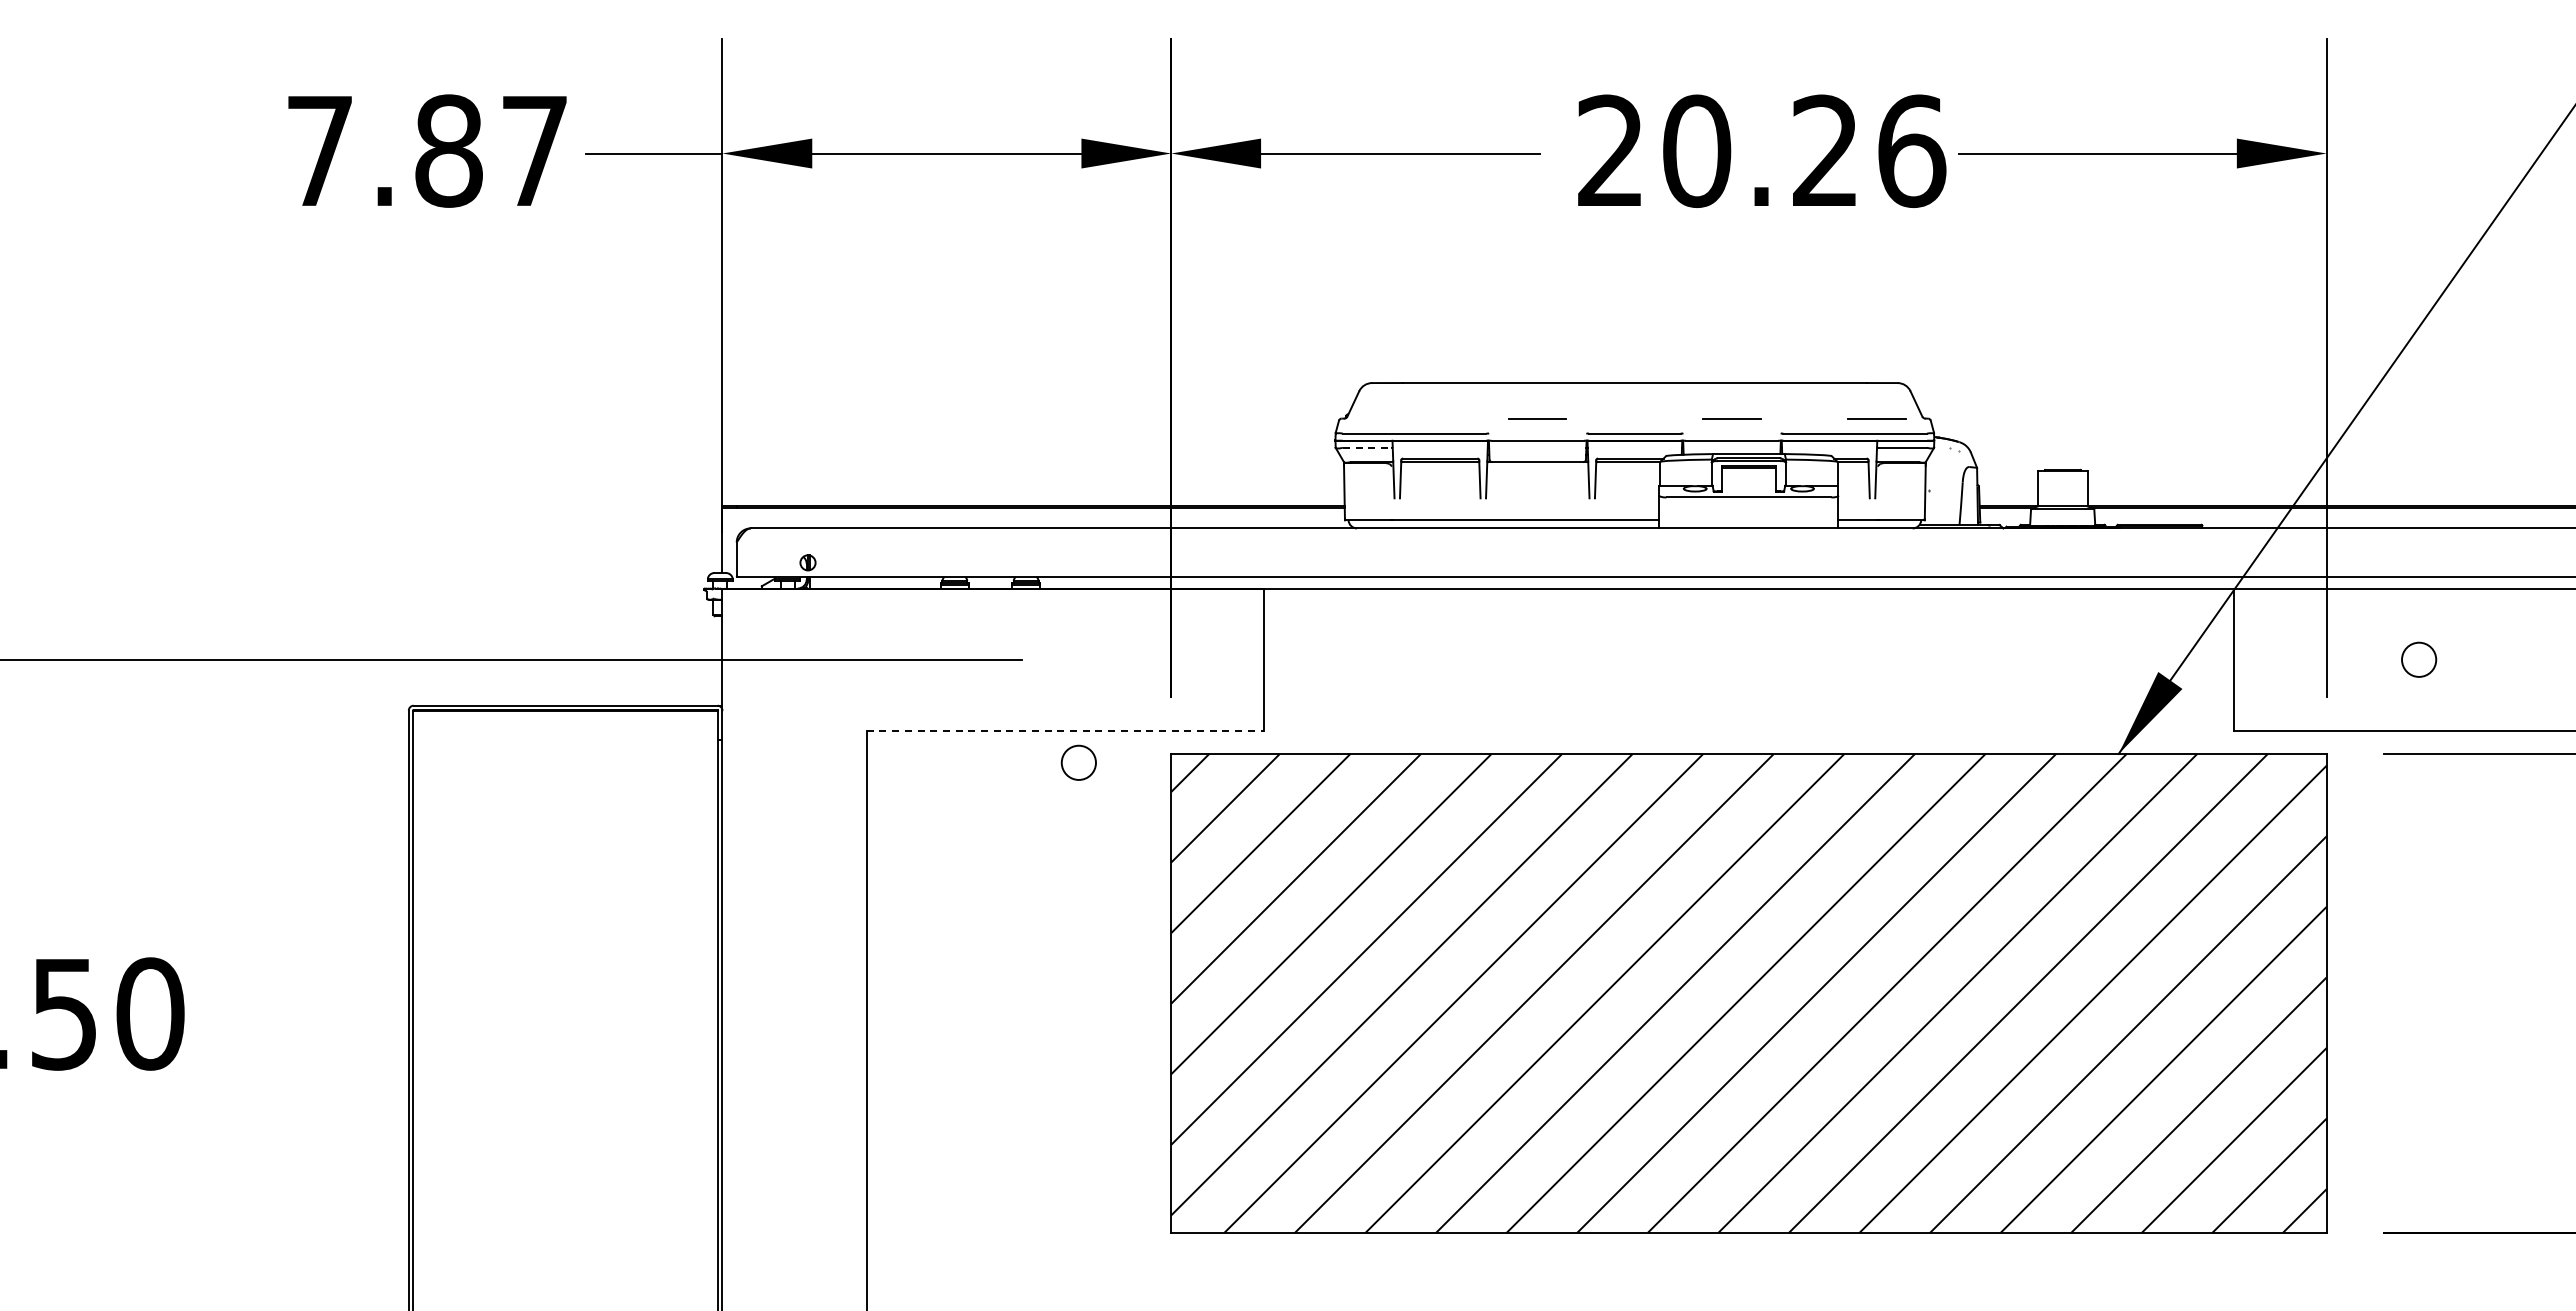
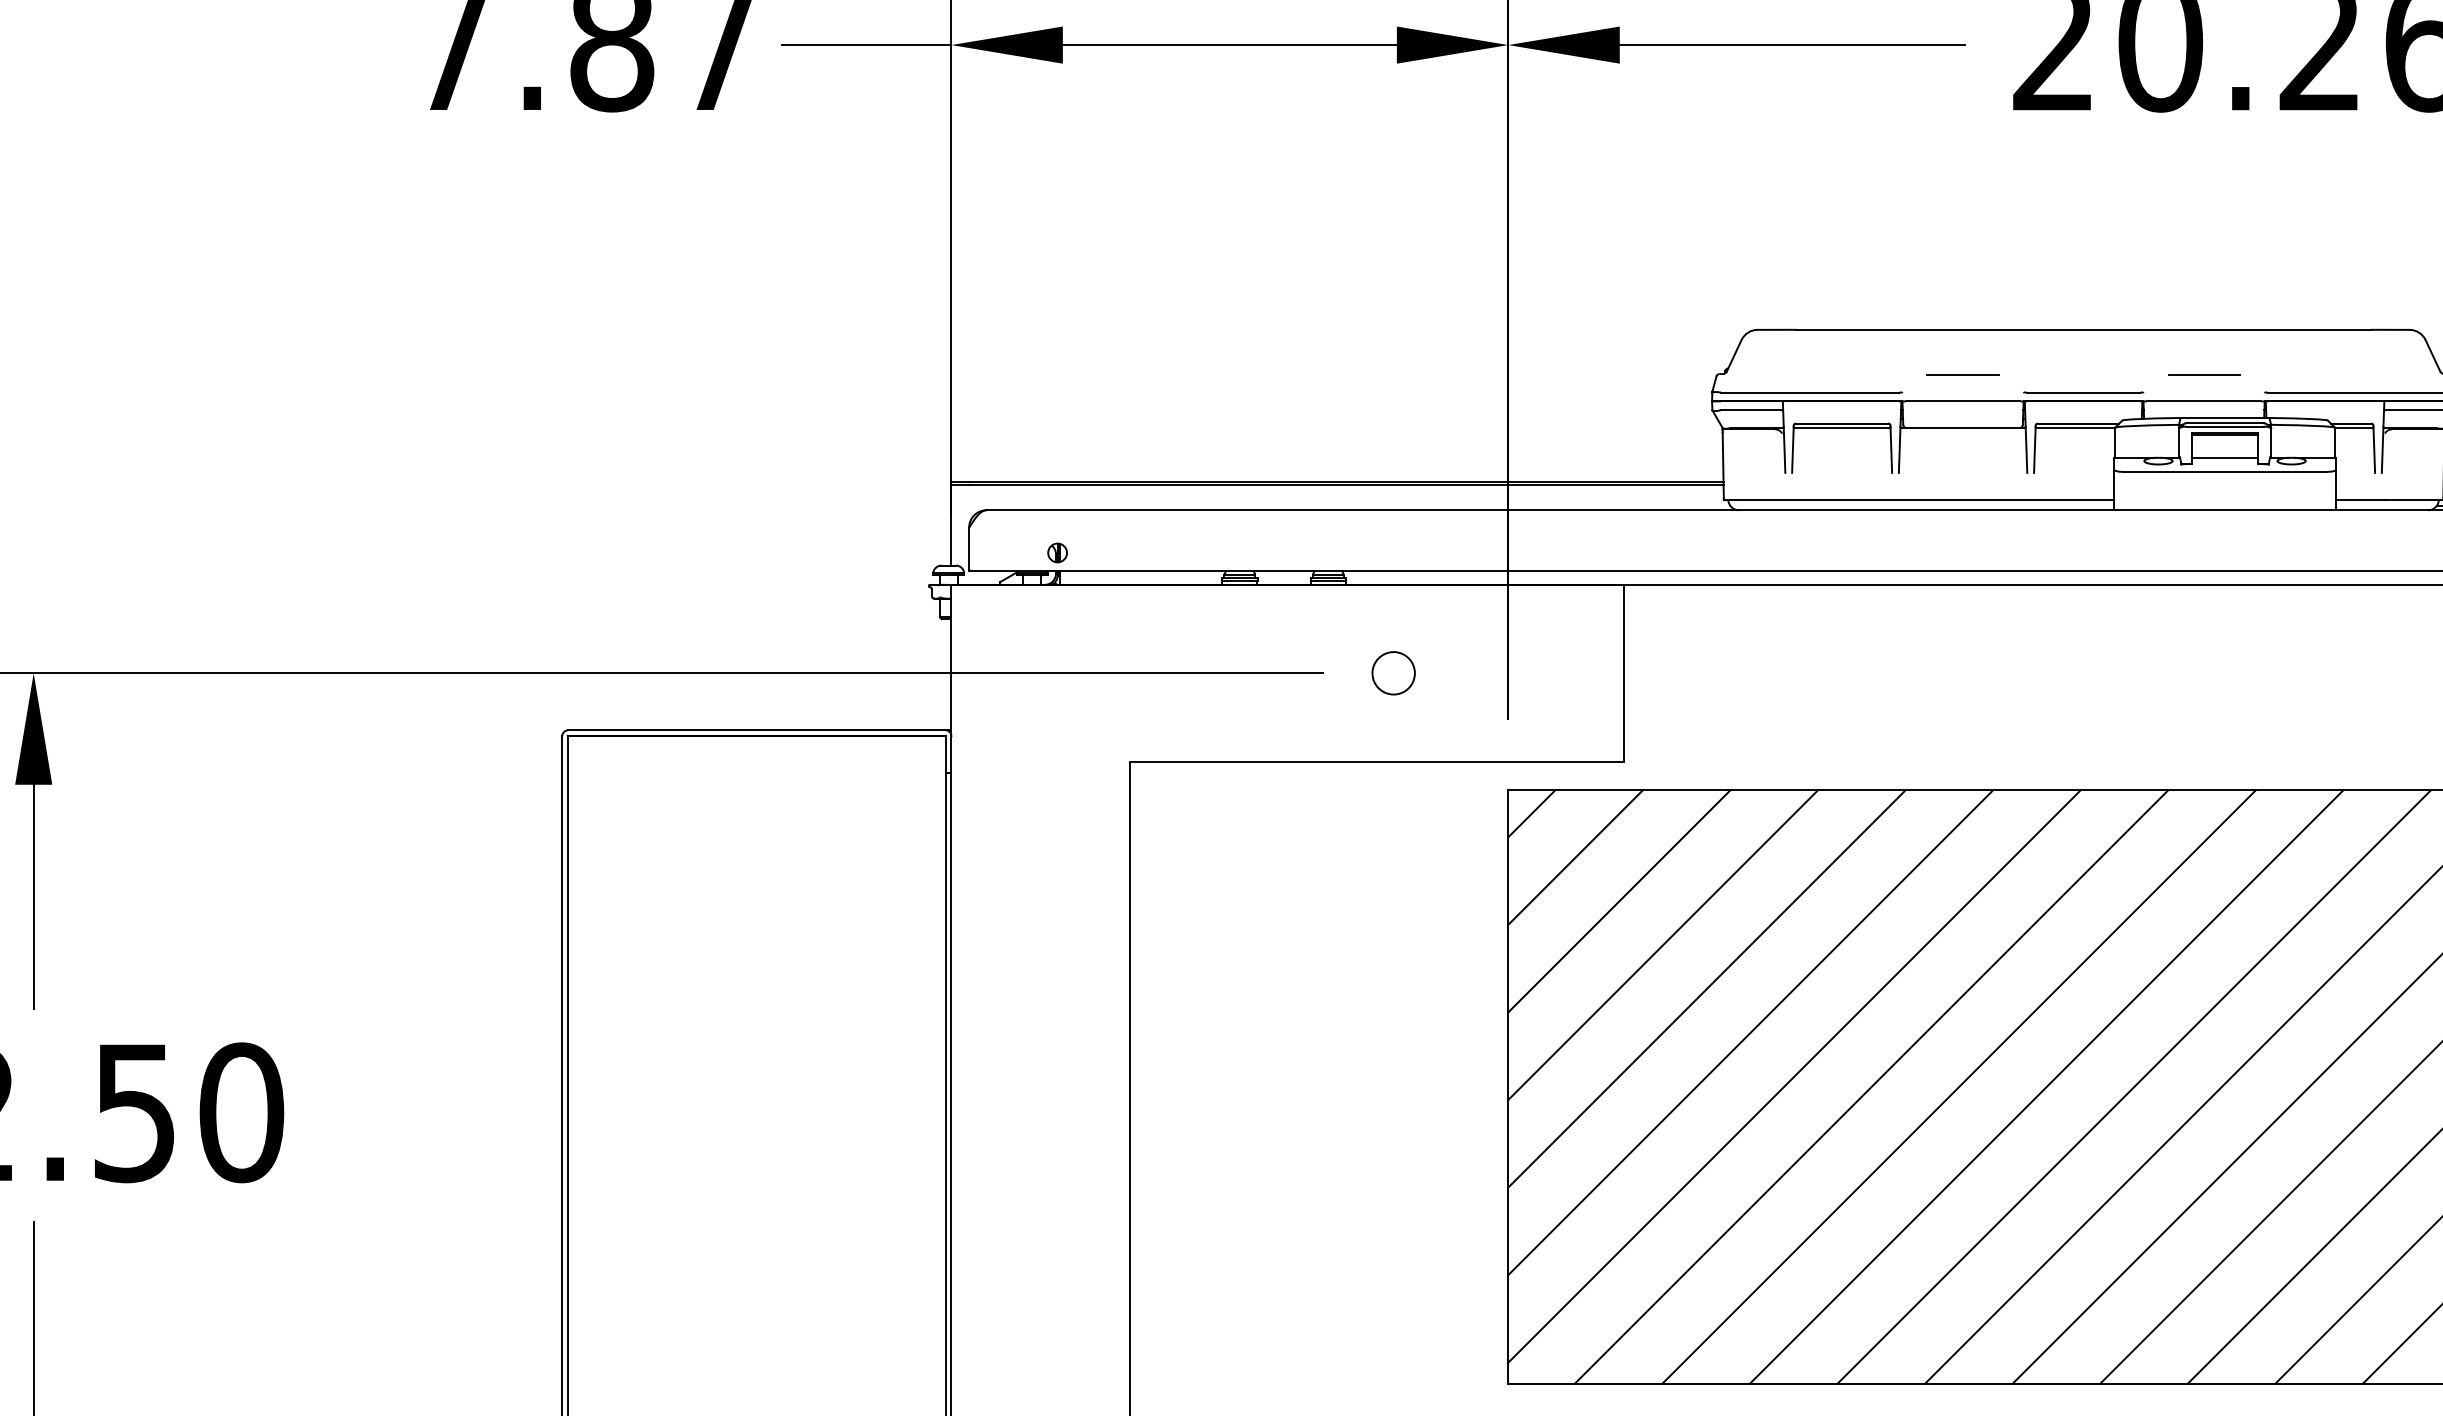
line: (1876, 418) -> (2383, 373), removed
line: (1367, 447) -> (1751, 409), dashed -> solid
line: (1748, 486) -> (2224, 458), added
line: (1065, 731) -> (1377, 762), dashed -> solid
circle: (1078, 762) -> (1393, 672), moved

